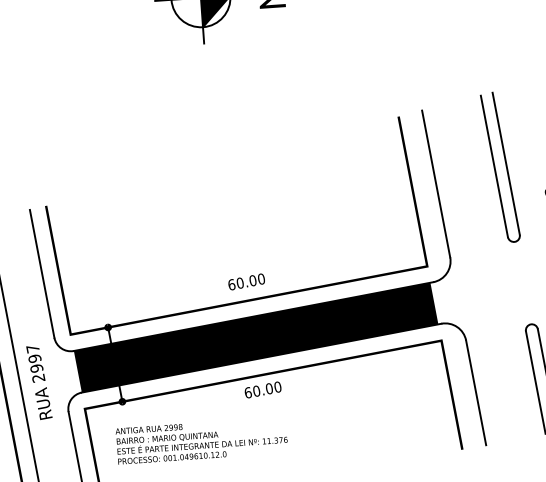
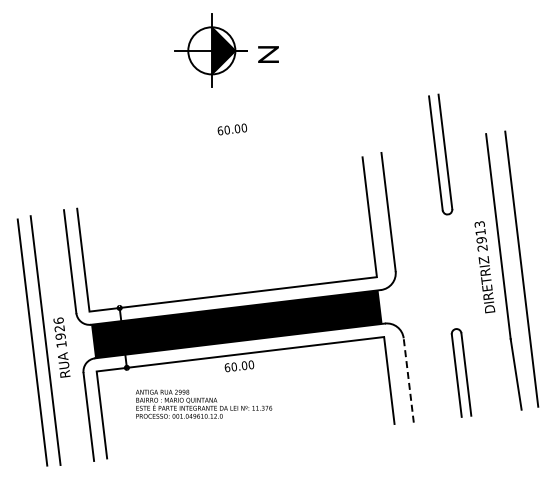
part: (500, 167) -> (440, 154), moved
text: (245, 282) -> (231, 129), moved
text: (35, 363) -> (59, 332), 2997 -> 1926
line: (475, 391) -> (408, 379), solid -> dashed
text: (201, 439) -> (203, 403), moved

